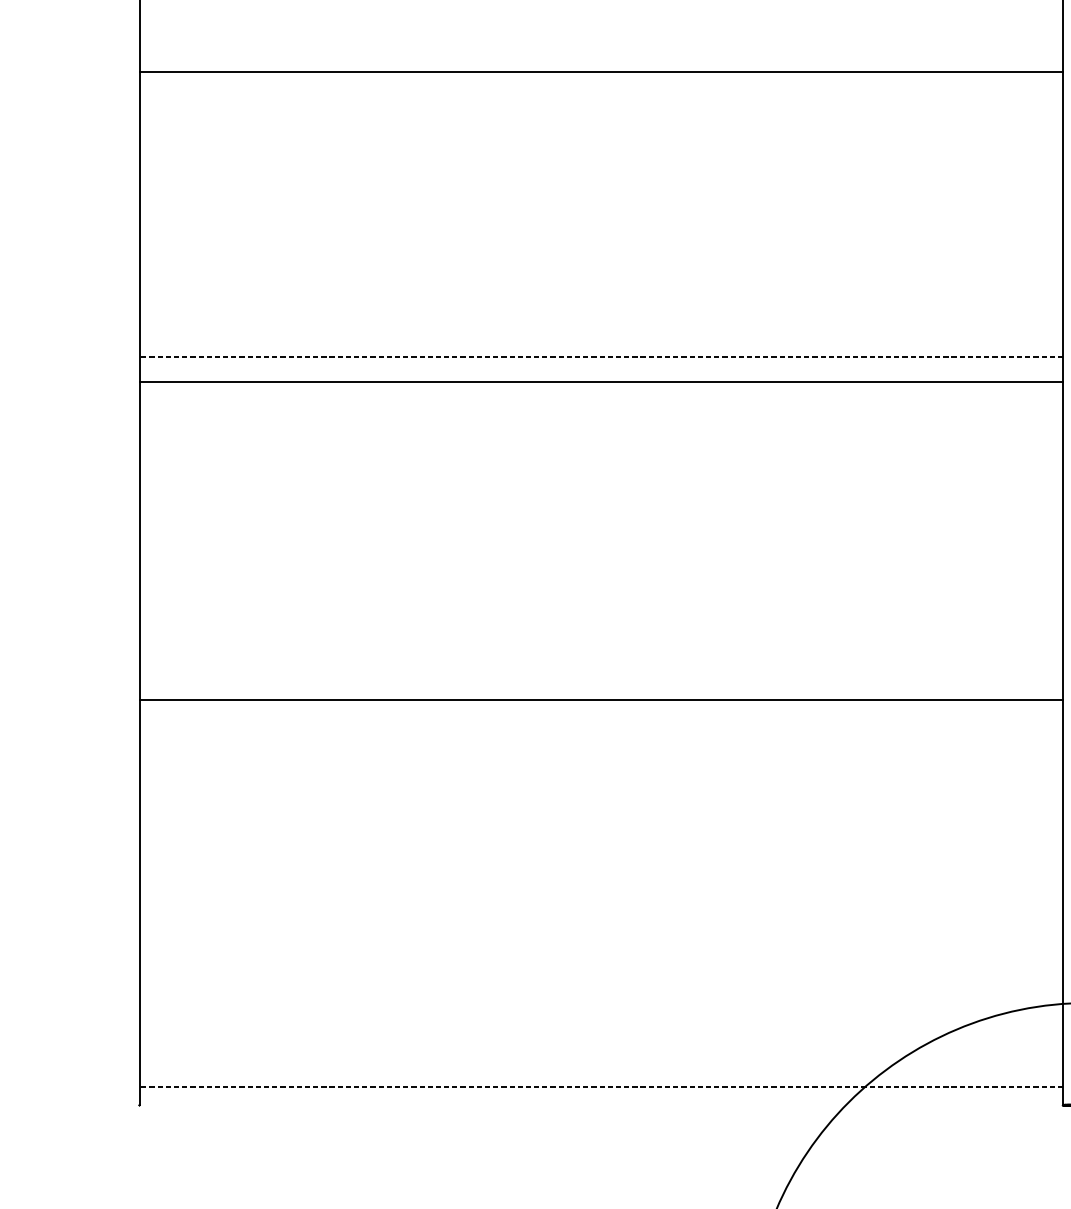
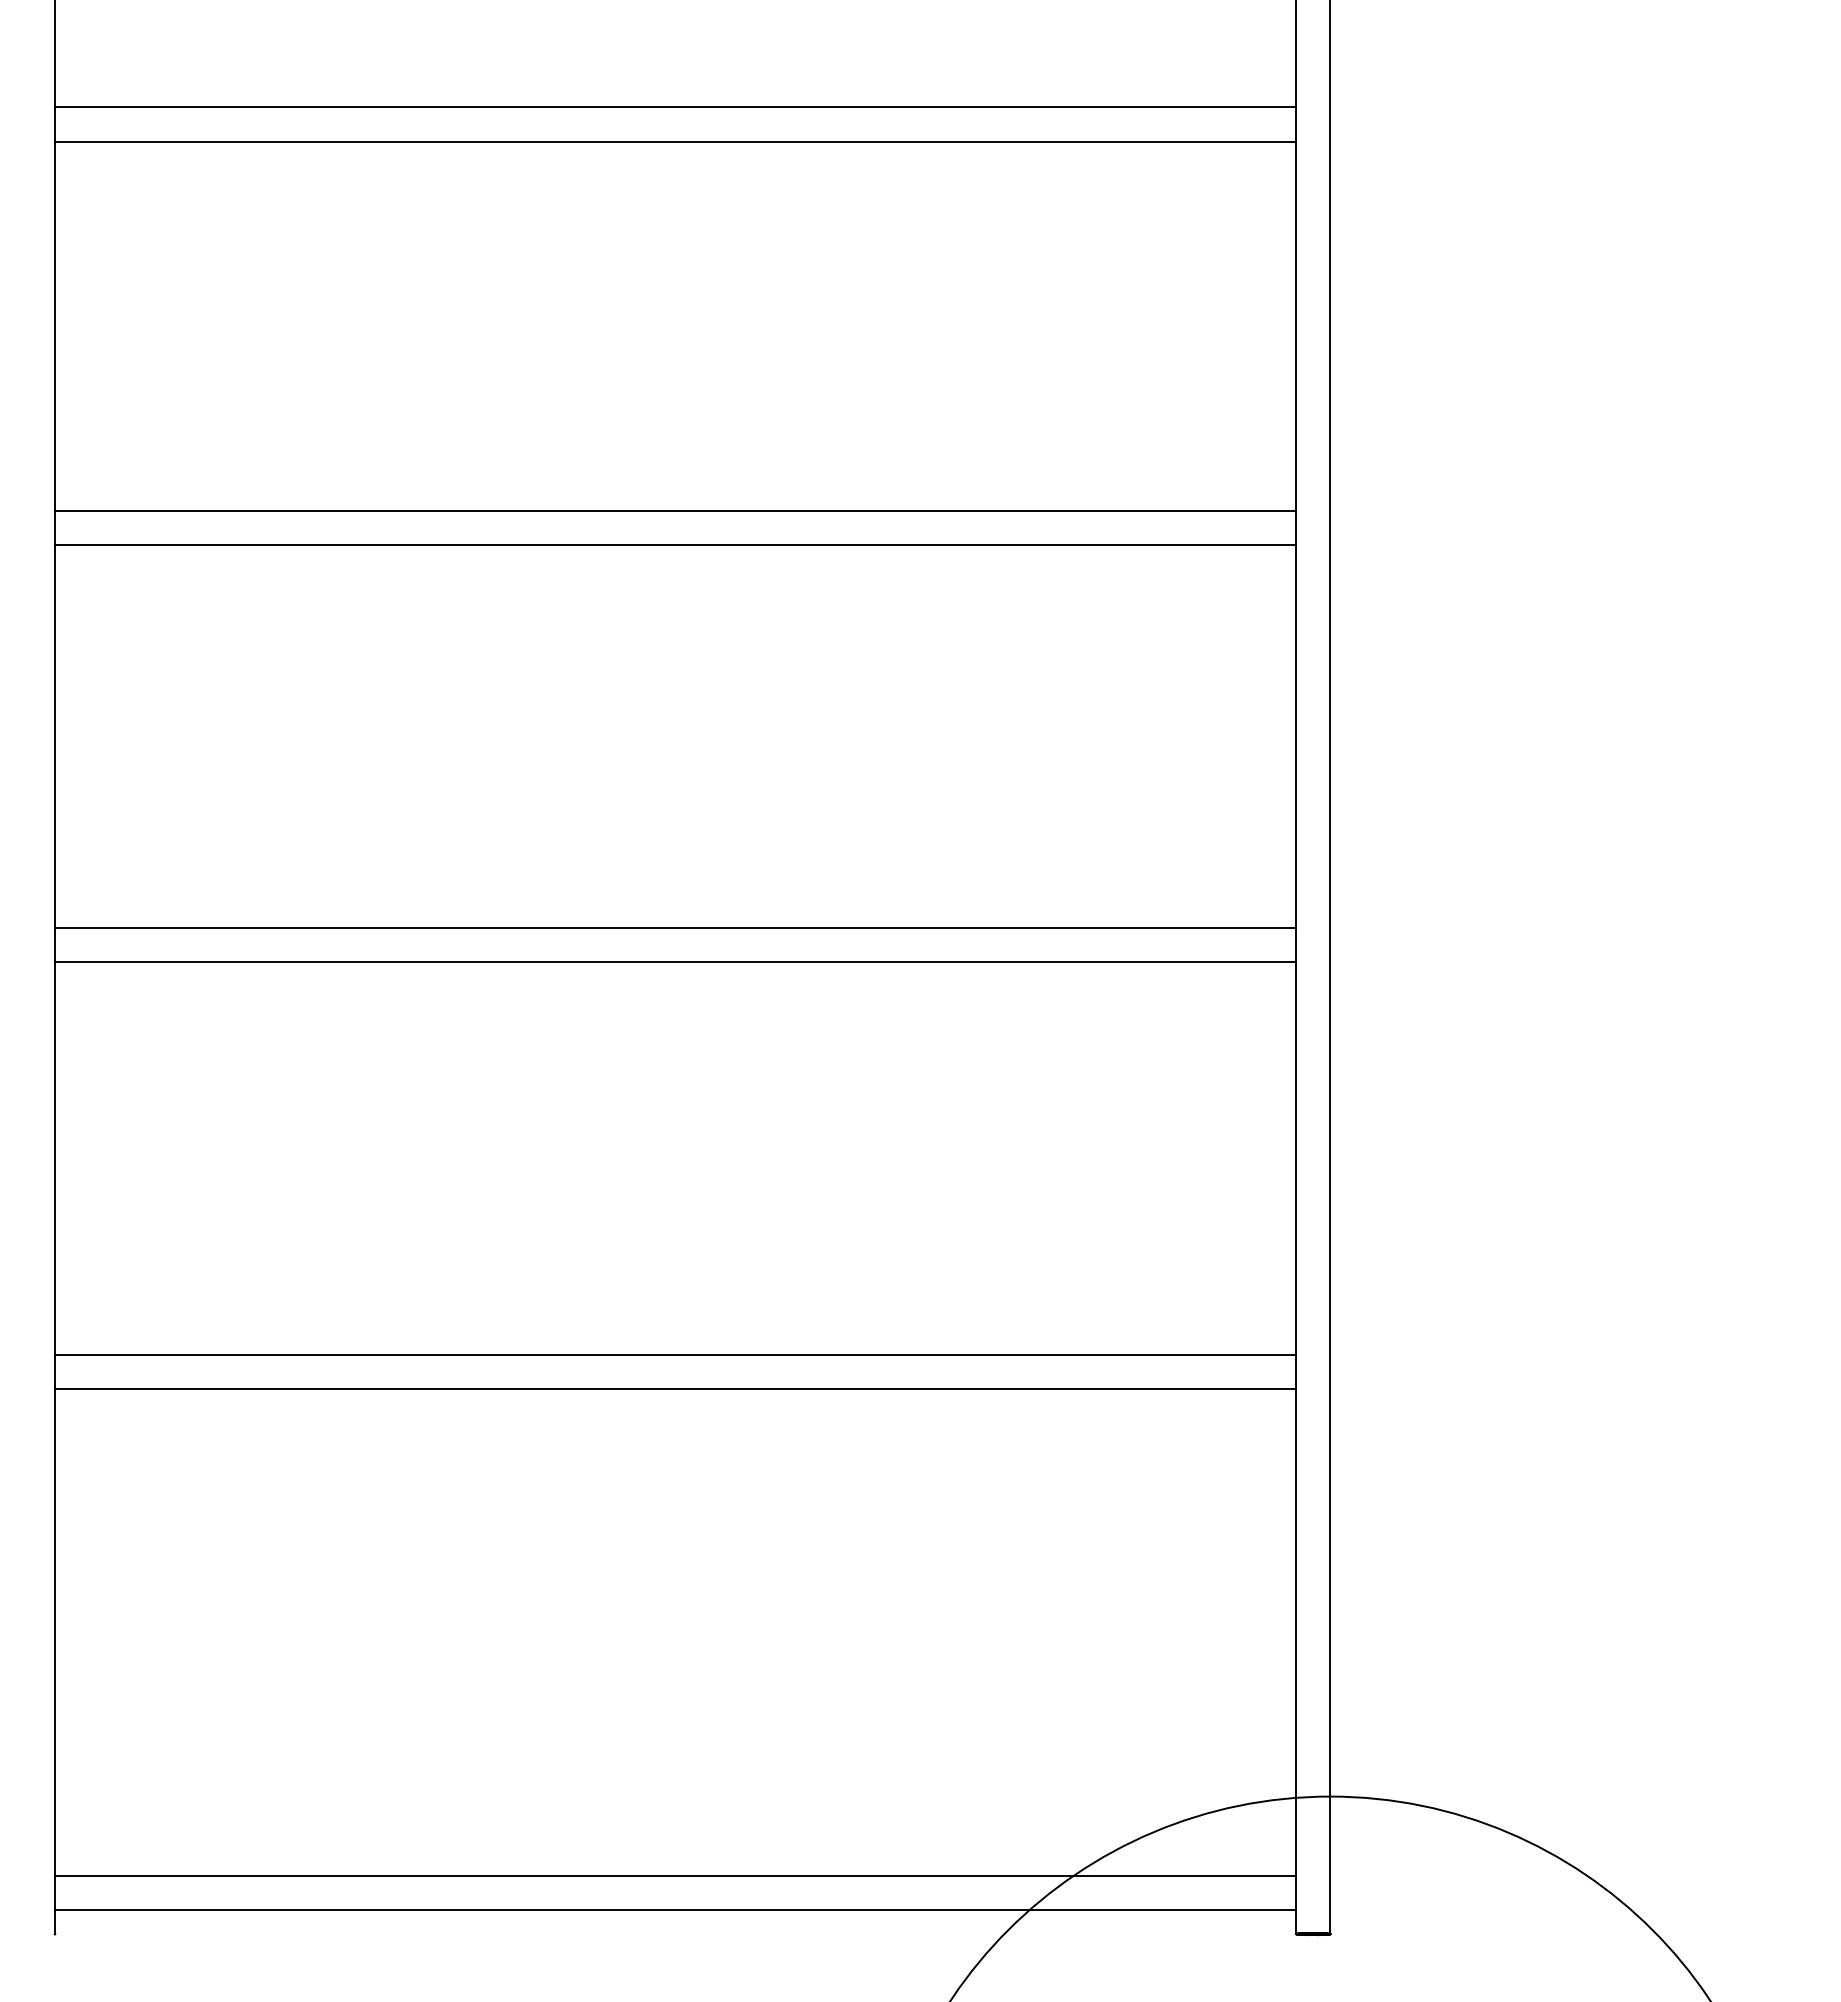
line: (601, 46) -> (675, 511), added
line: (601, 357) -> (675, 928), dashed -> solid
line: (601, 674) -> (675, 1354), added
line: (601, 1061) -> (675, 1875), added
line: (601, 1086) -> (675, 1909), dashed -> solid

